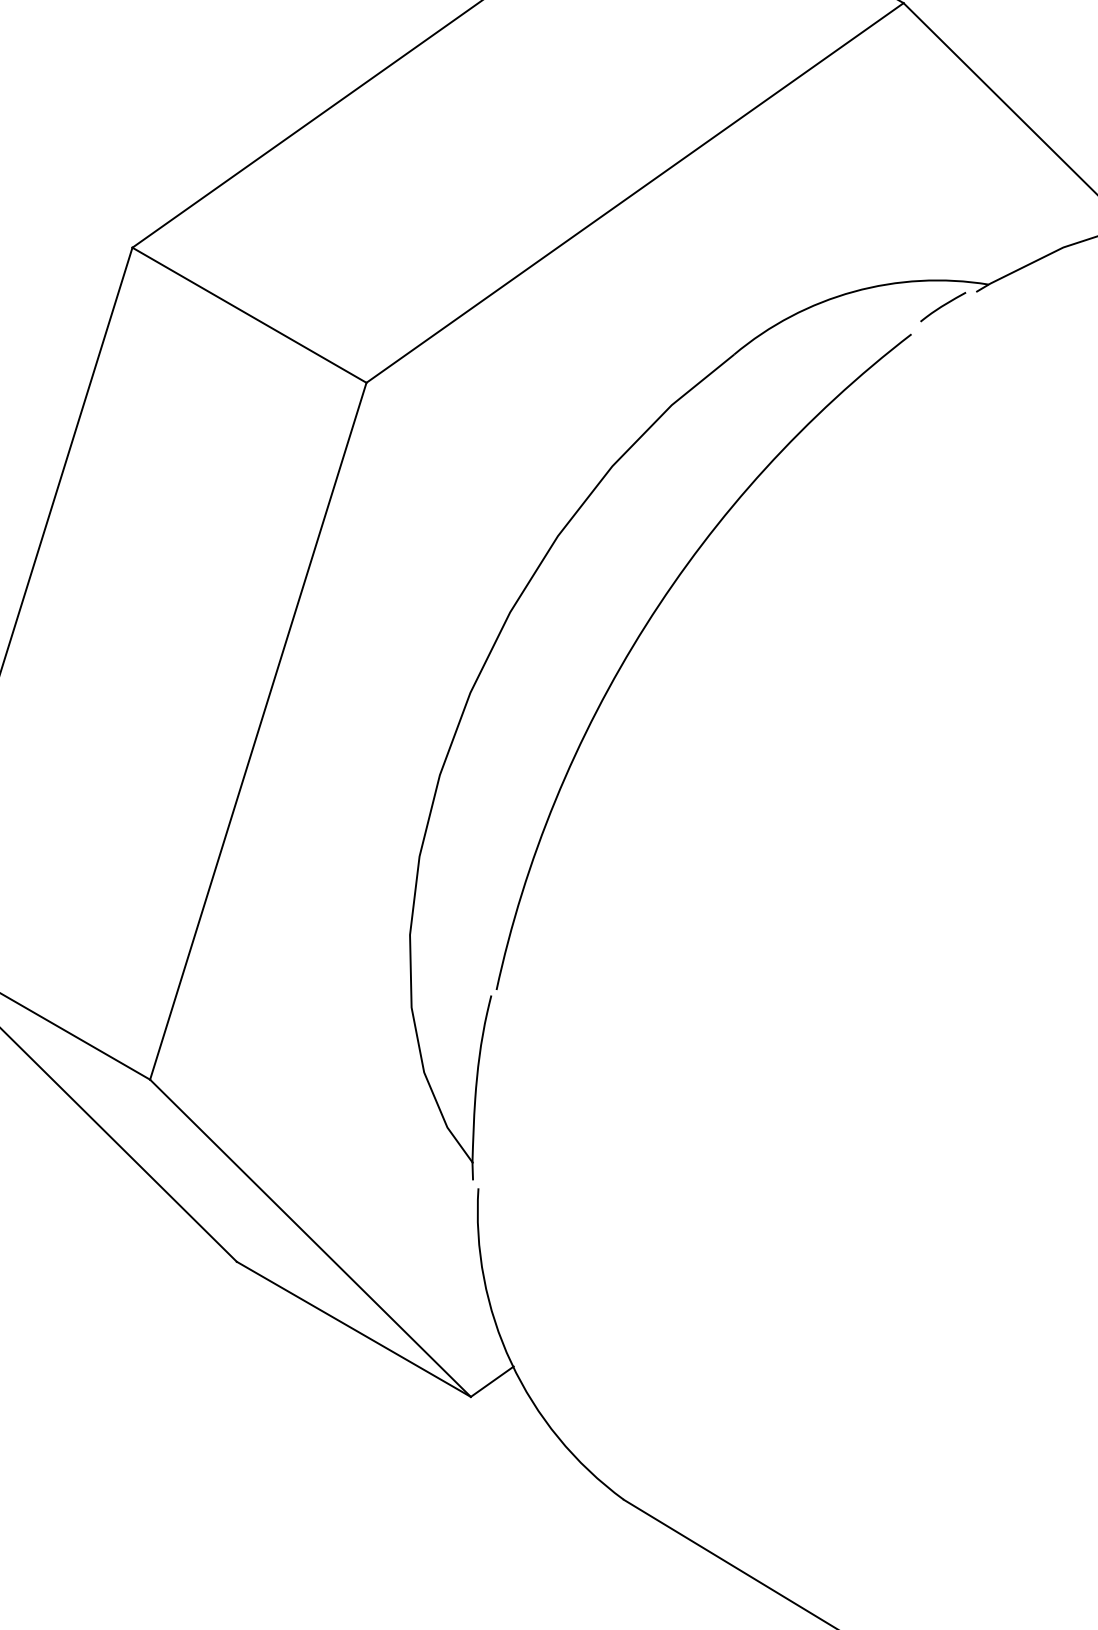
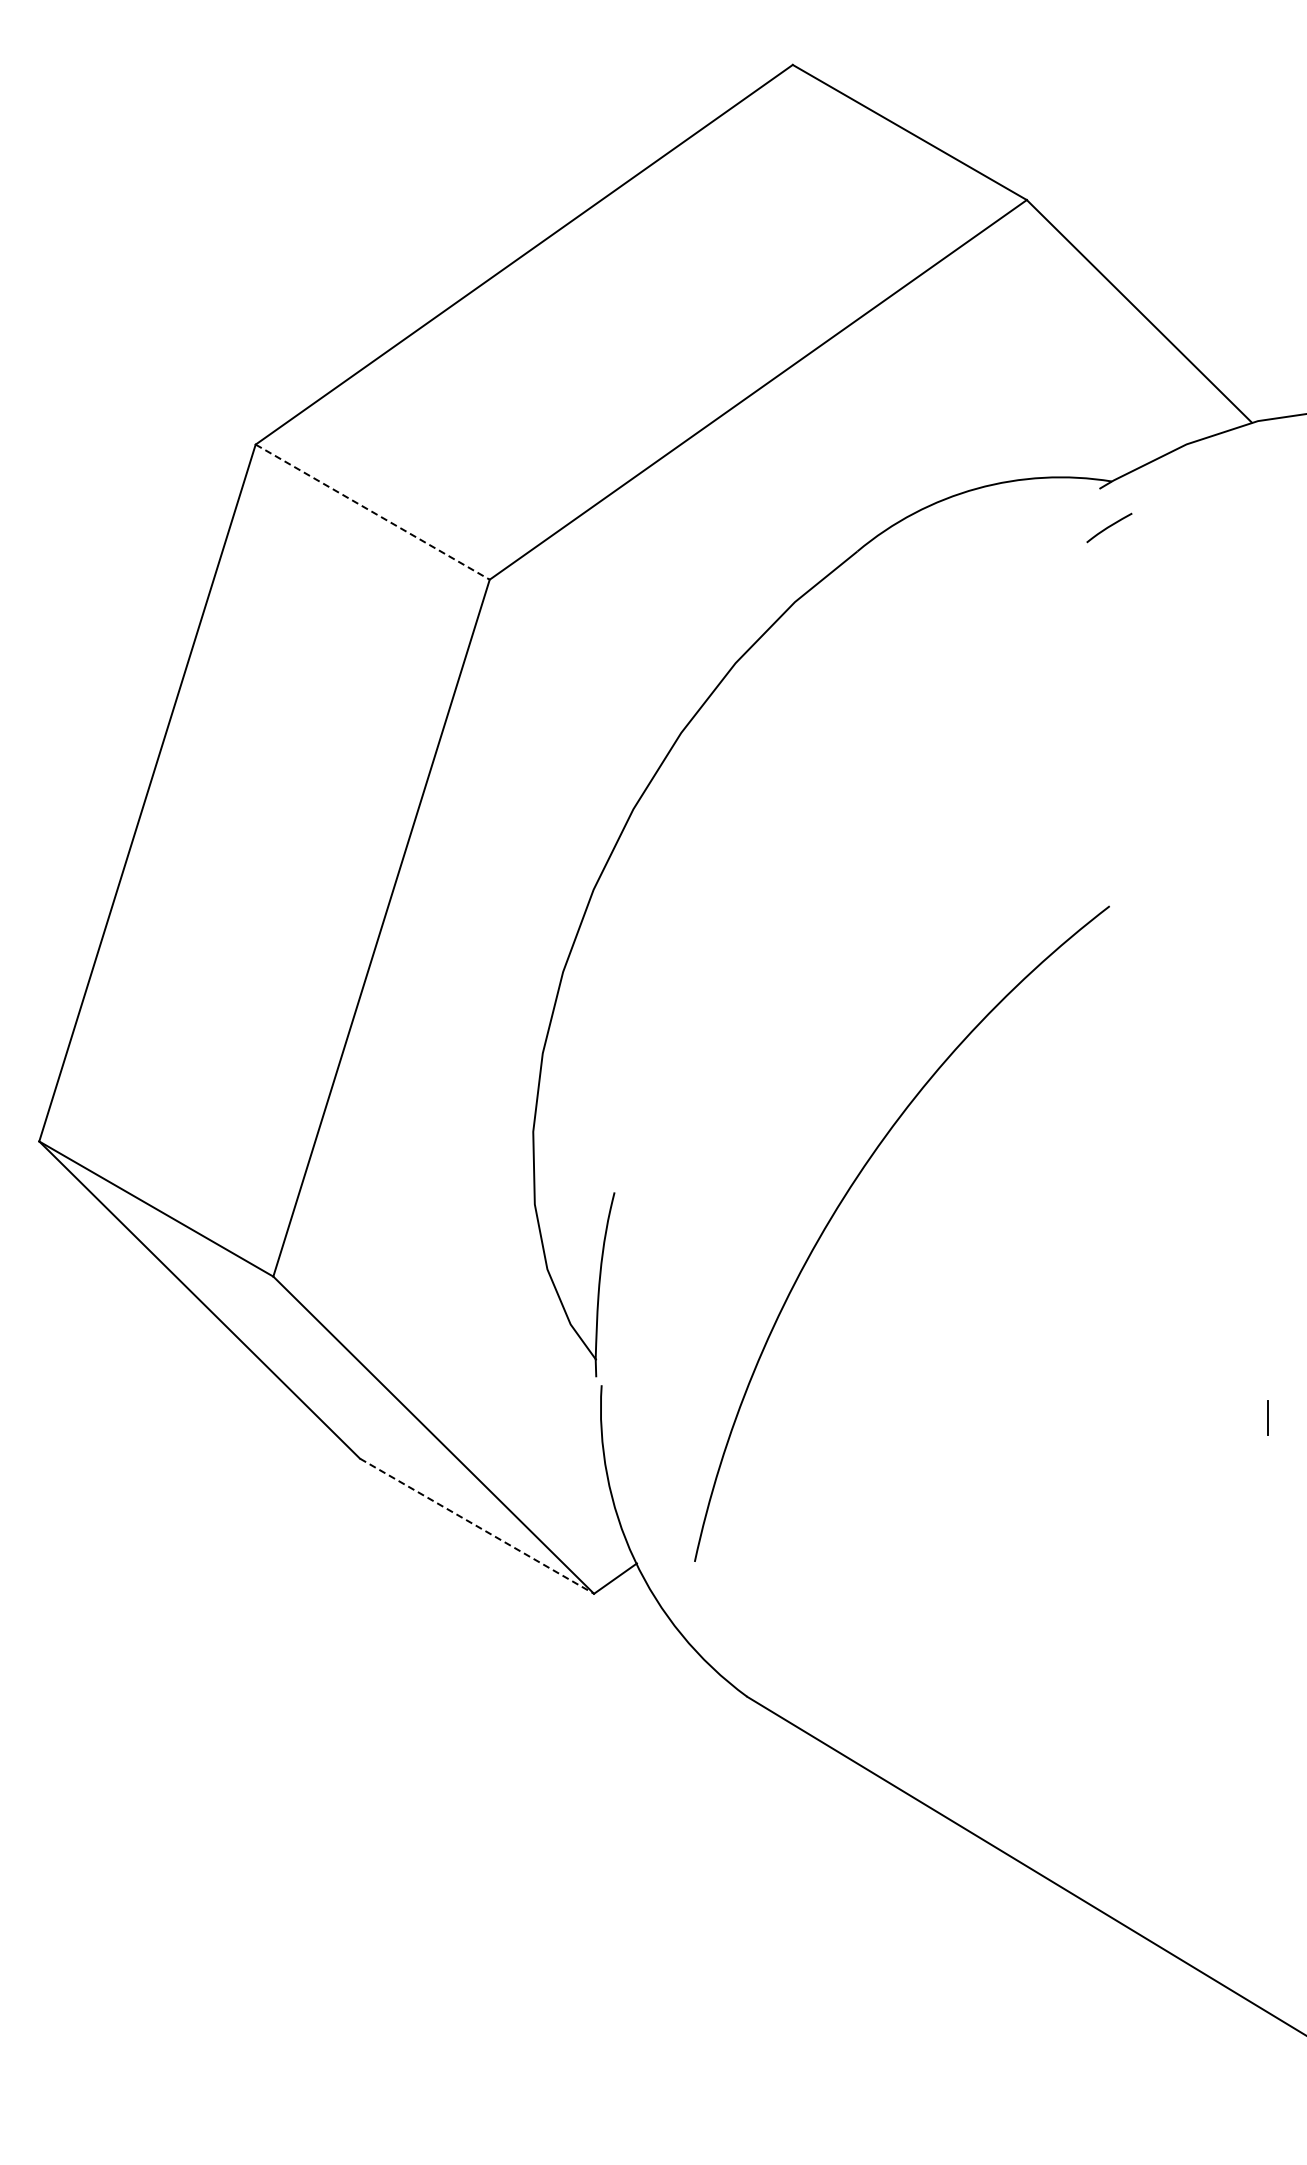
curve: (943, 306) -> (1109, 527), moved
line: (250, 315) -> (373, 512), solid -> dashed
arc: (647, 625) -> (845, 1197), moved
line: (354, 1329) -> (477, 1526), solid -> dashed

